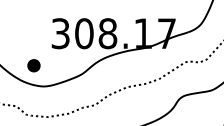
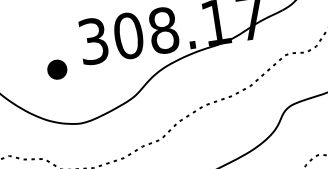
part: (33, 65) -> (56, 69), moved

